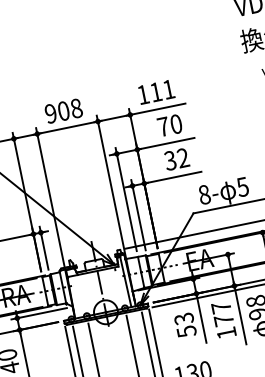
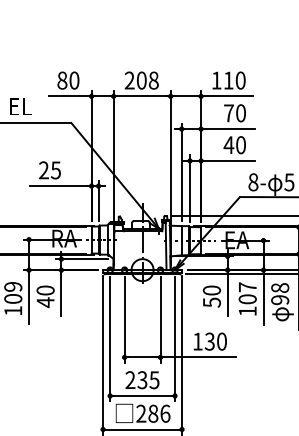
text: (168, 89) -> (240, 80), 111 -> 110
text: (50, 113) -> (129, 80), 908 -> 208
text: (176, 159) -> (234, 145), 32 -> 40
text: (183, 318) -> (211, 290), 53 -> 50
text: (223, 320) -> (247, 299), 177 -> 107

